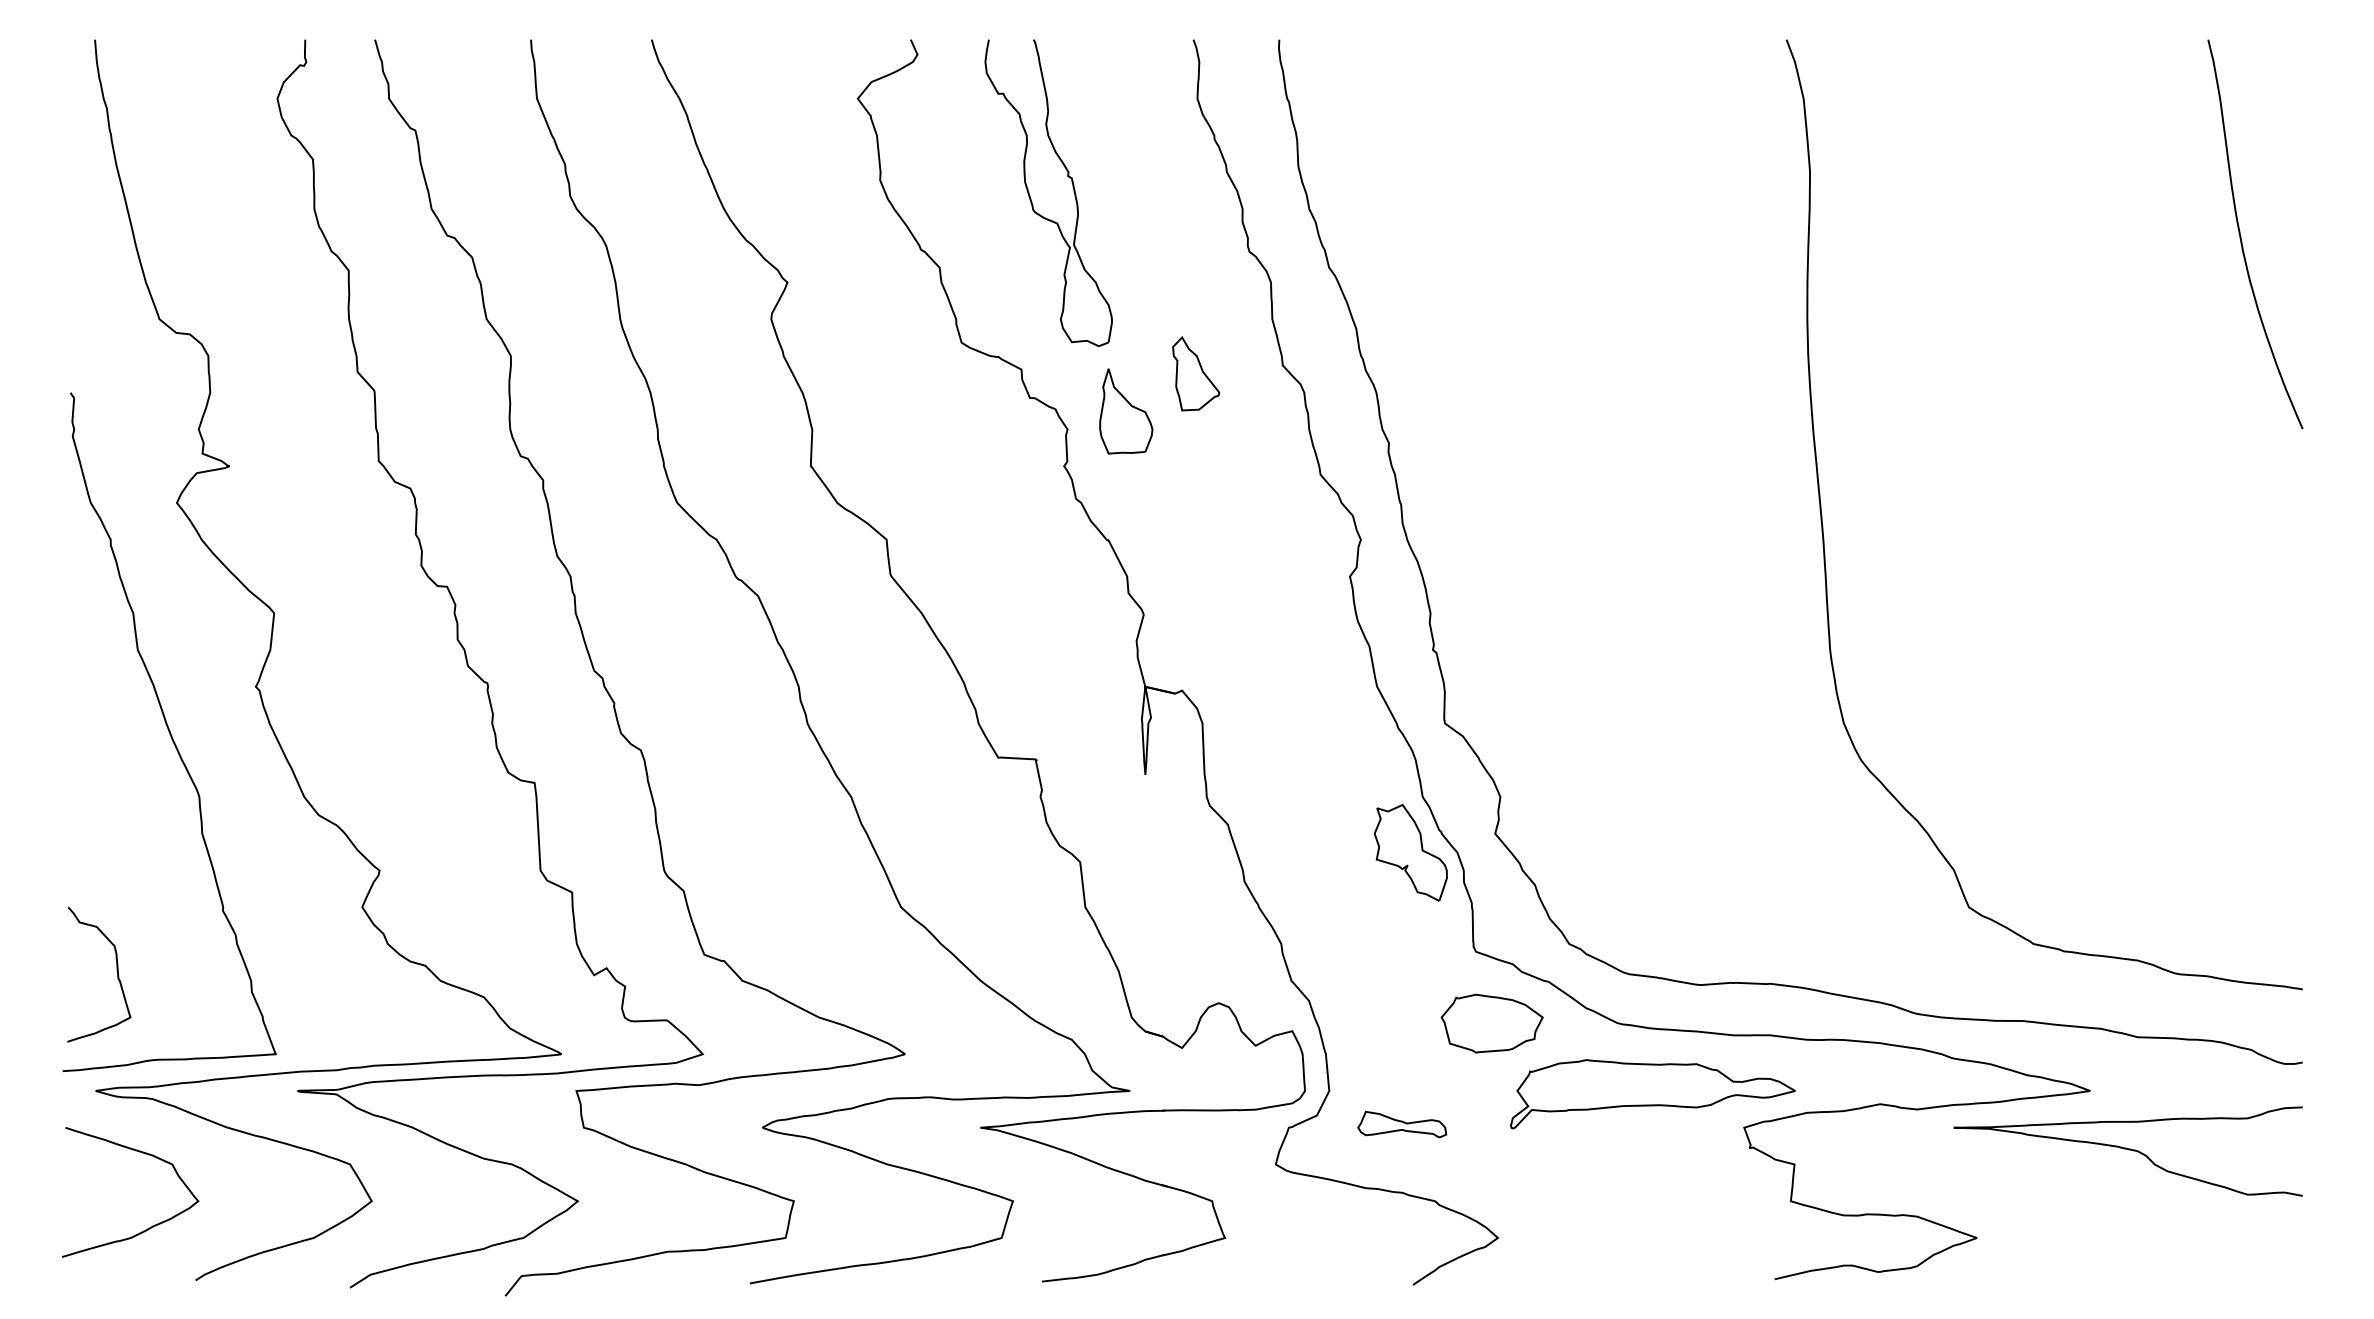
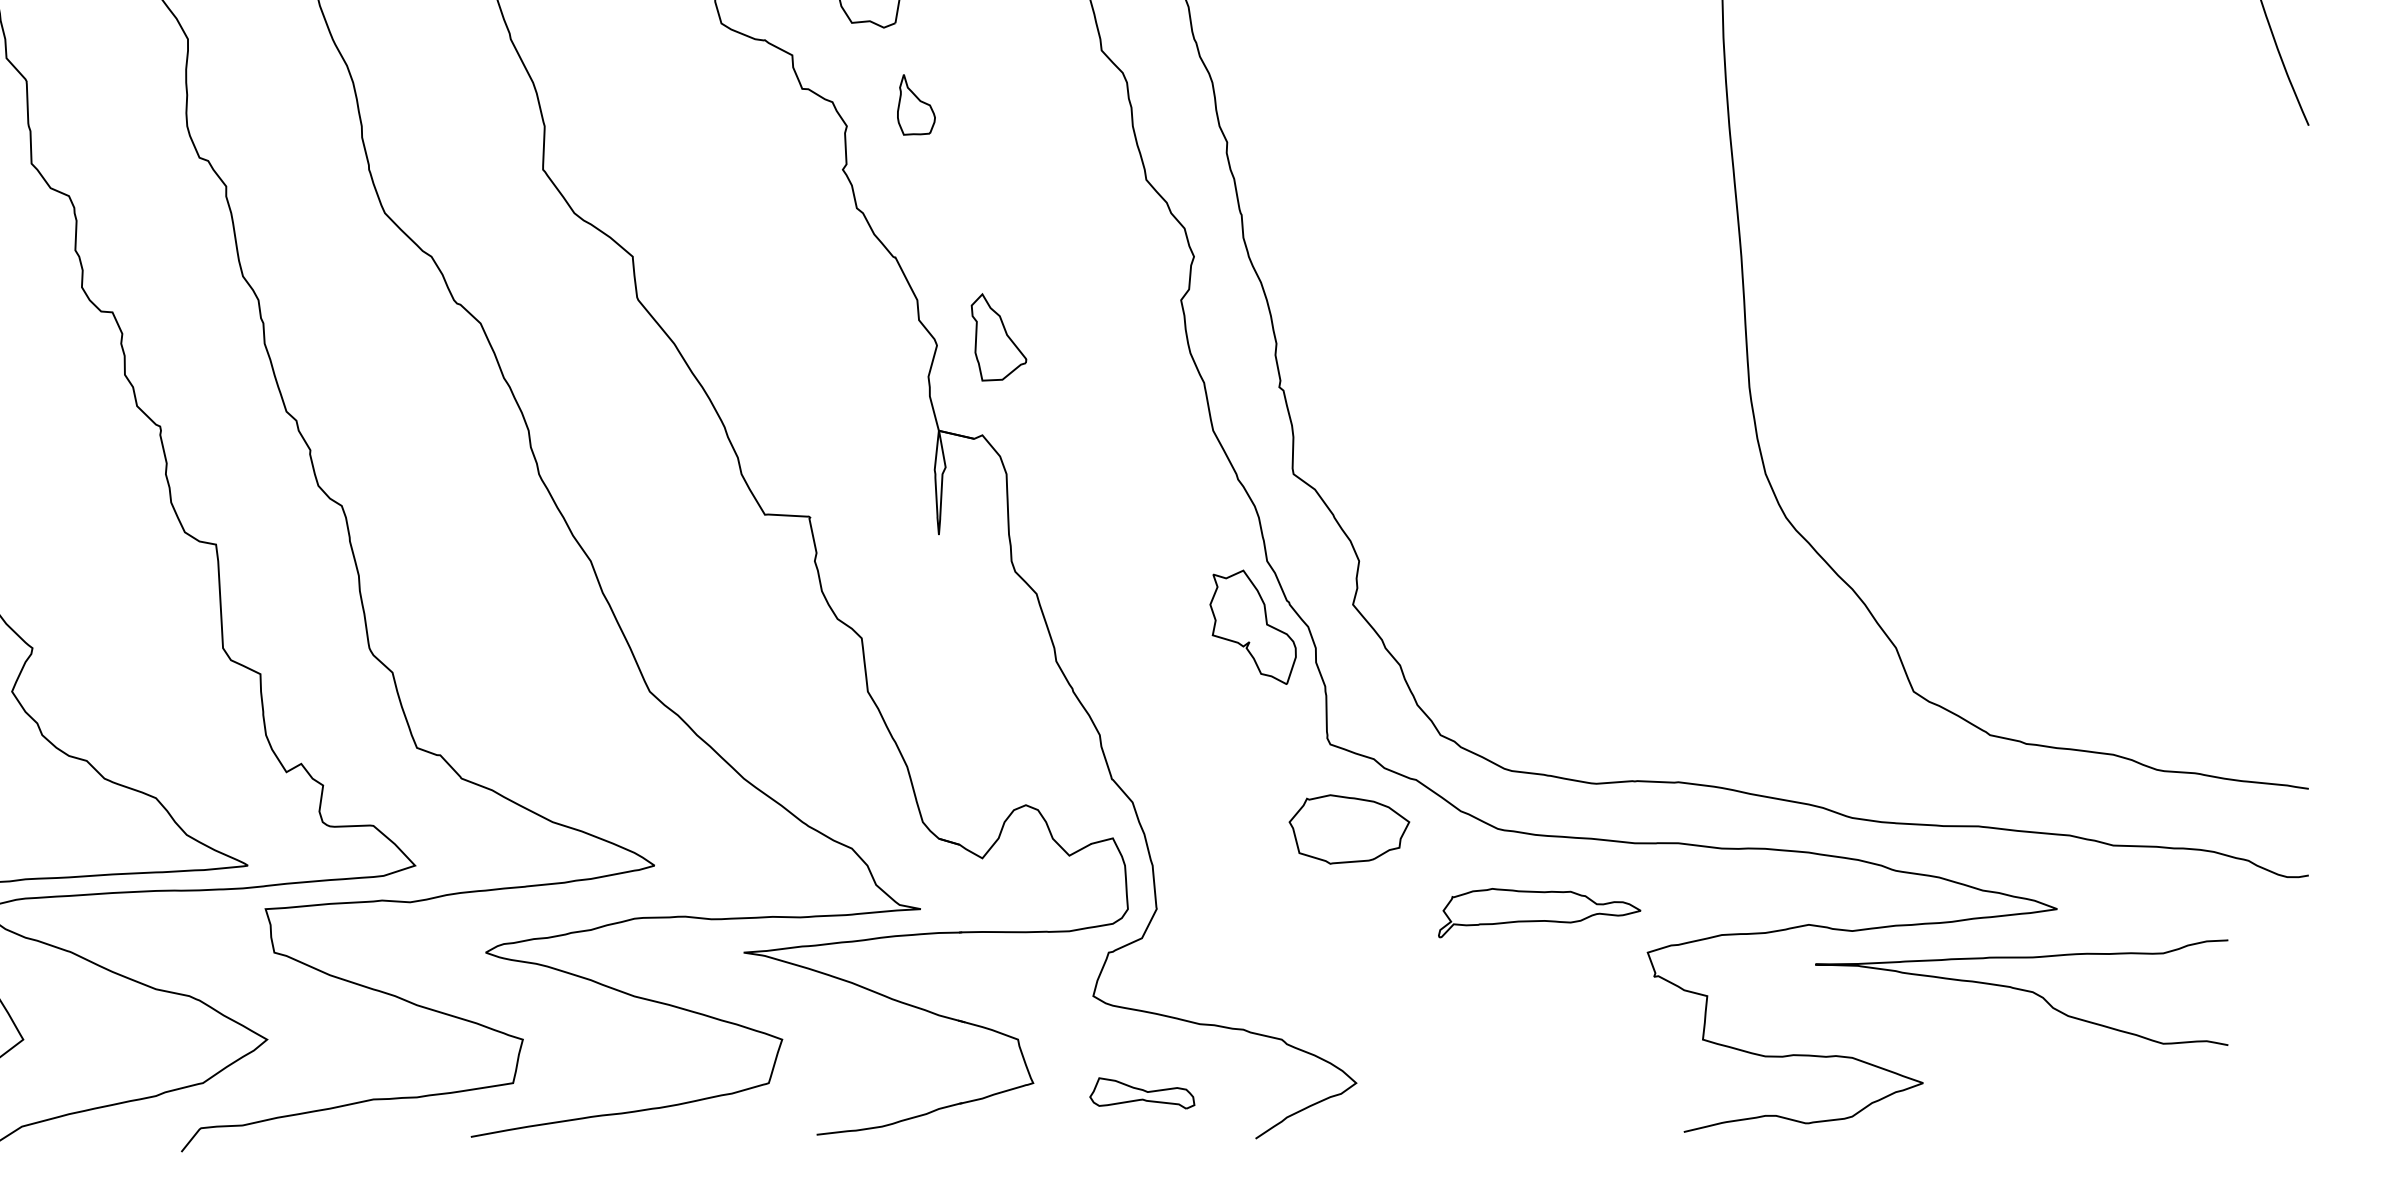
part: (1195, 373) -> (998, 336), moved
part: (1126, 411) -> (916, 104), size x0.6
part: (1652, 1094) -> (1539, 913), size x0.6
part: (1402, 1124) -> (1142, 1093), moved
curve: (2128, 1150) -> (2022, 991), moved

